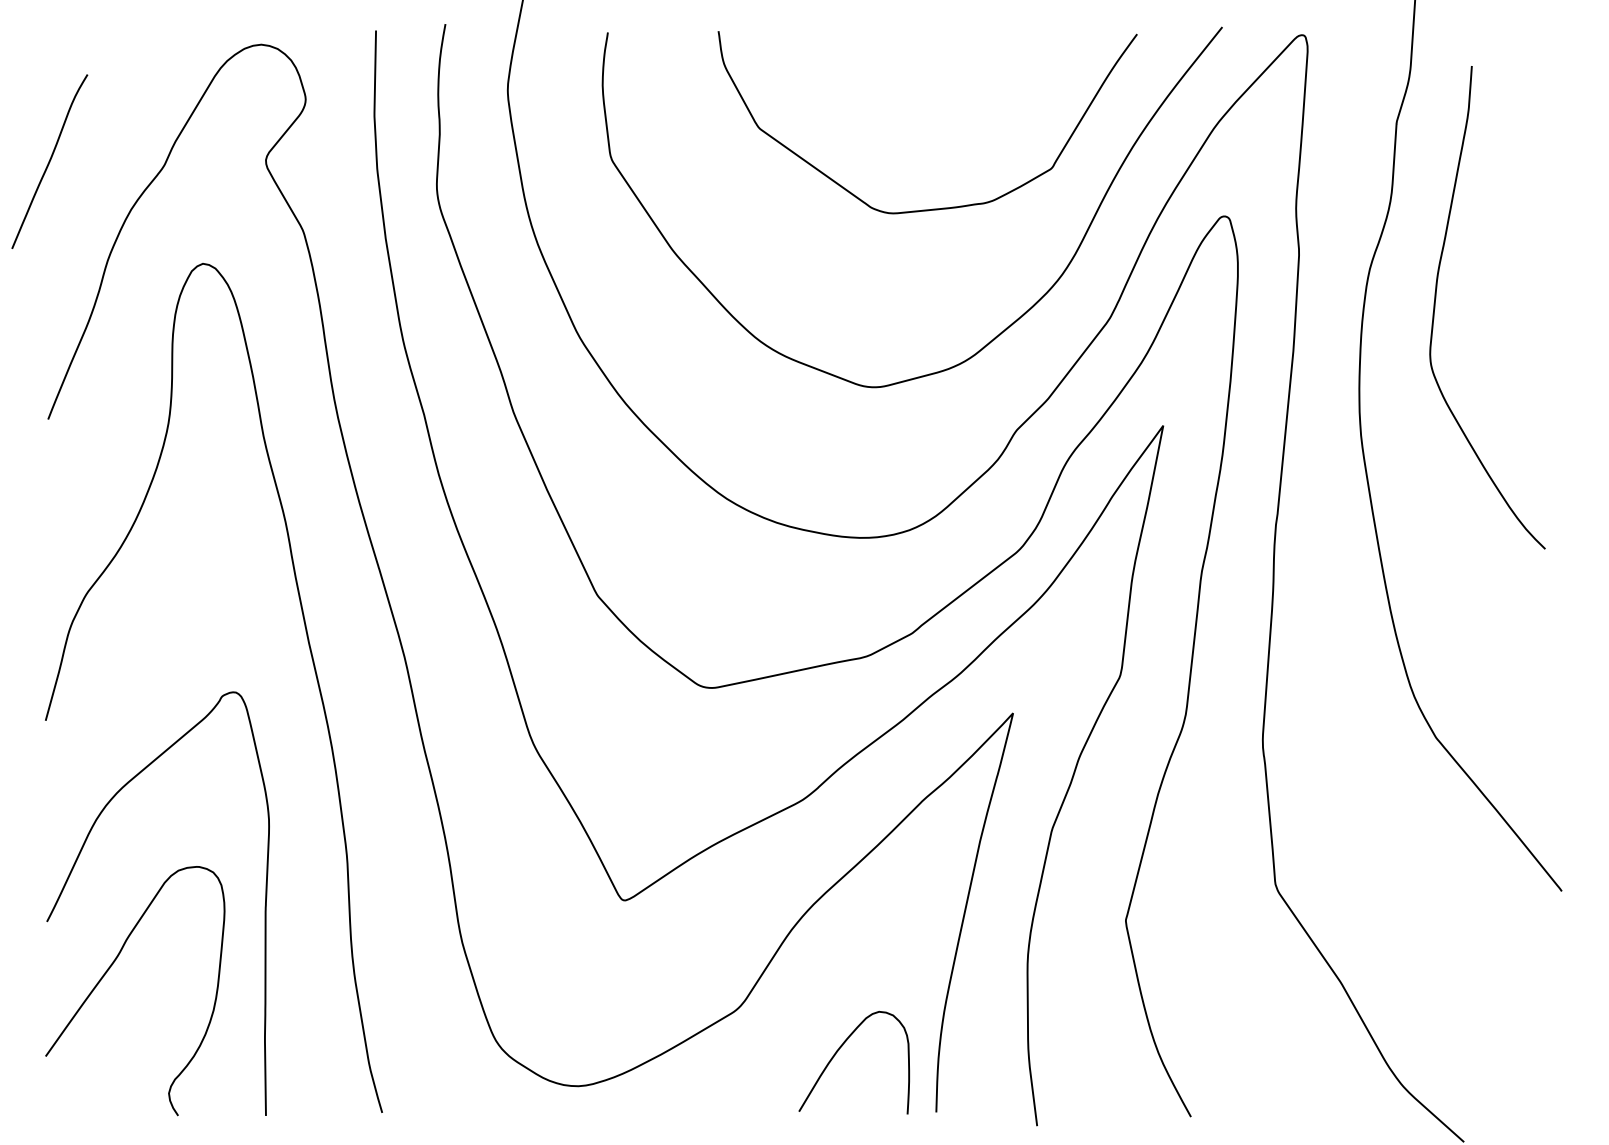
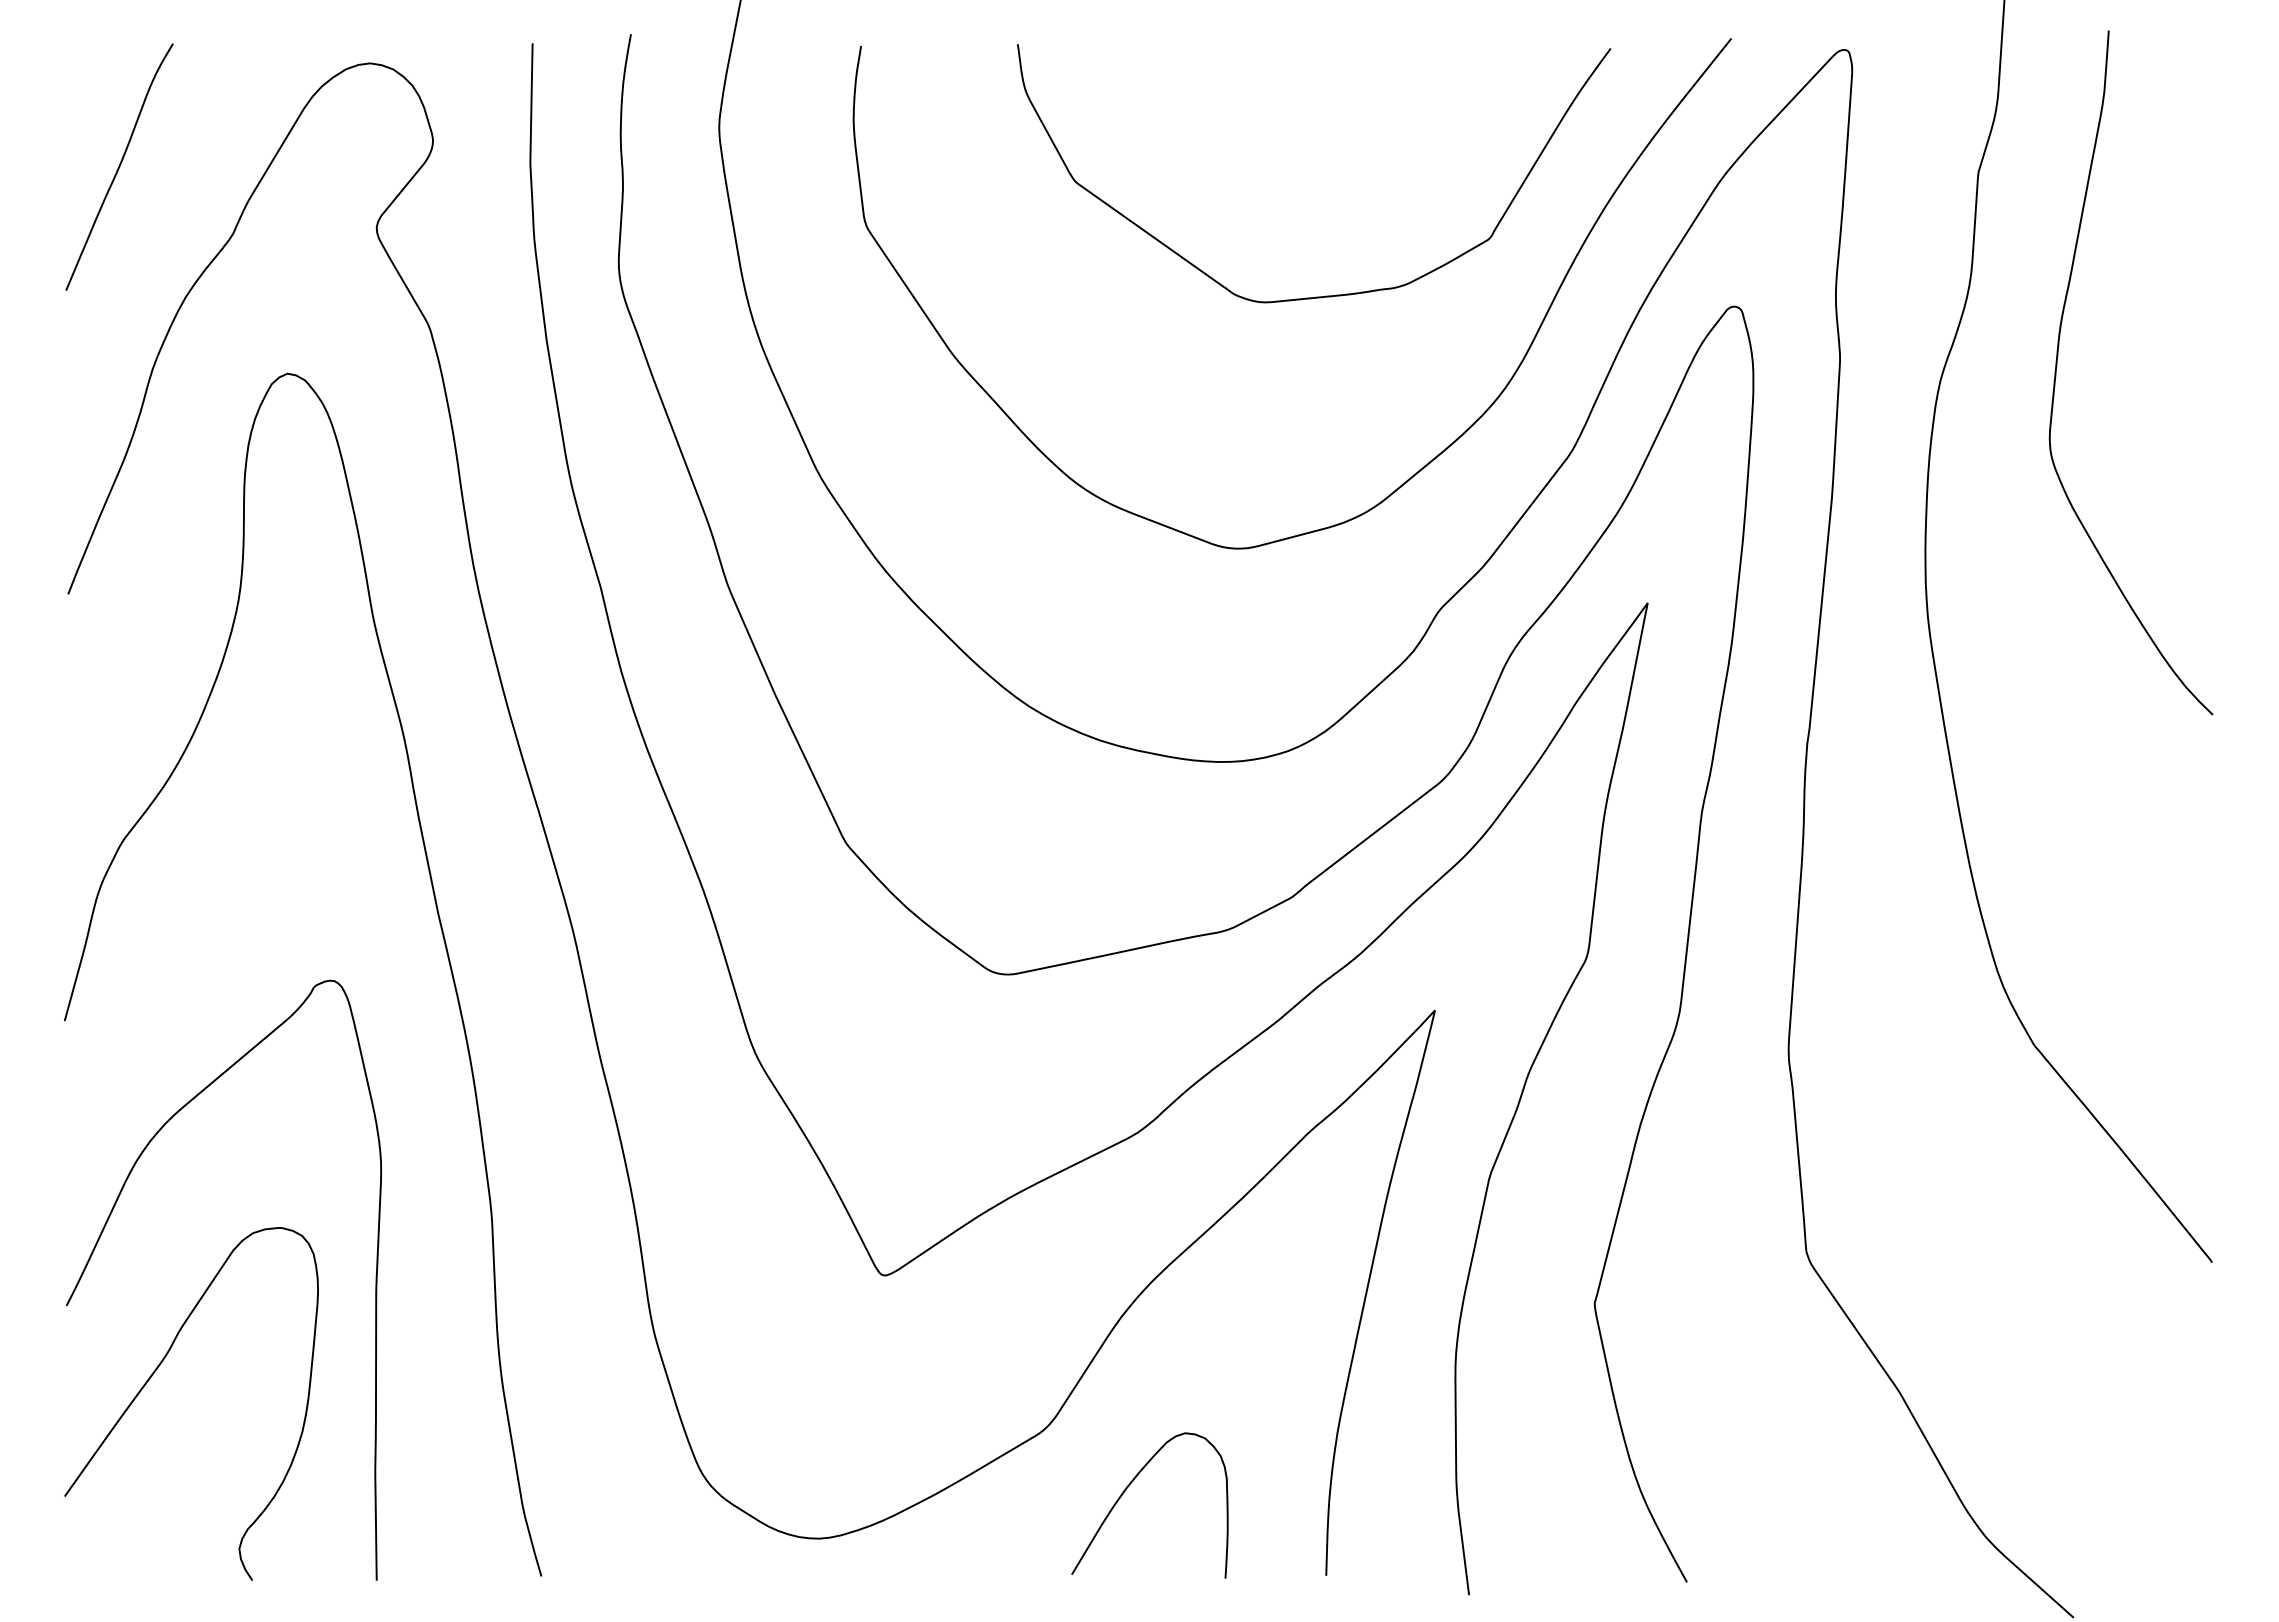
curve: (49, 161) -> (119, 166), moved
curve: (1435, 303) -> (2057, 366), moved
curve: (839, 1049) -> (1129, 1486), moved

